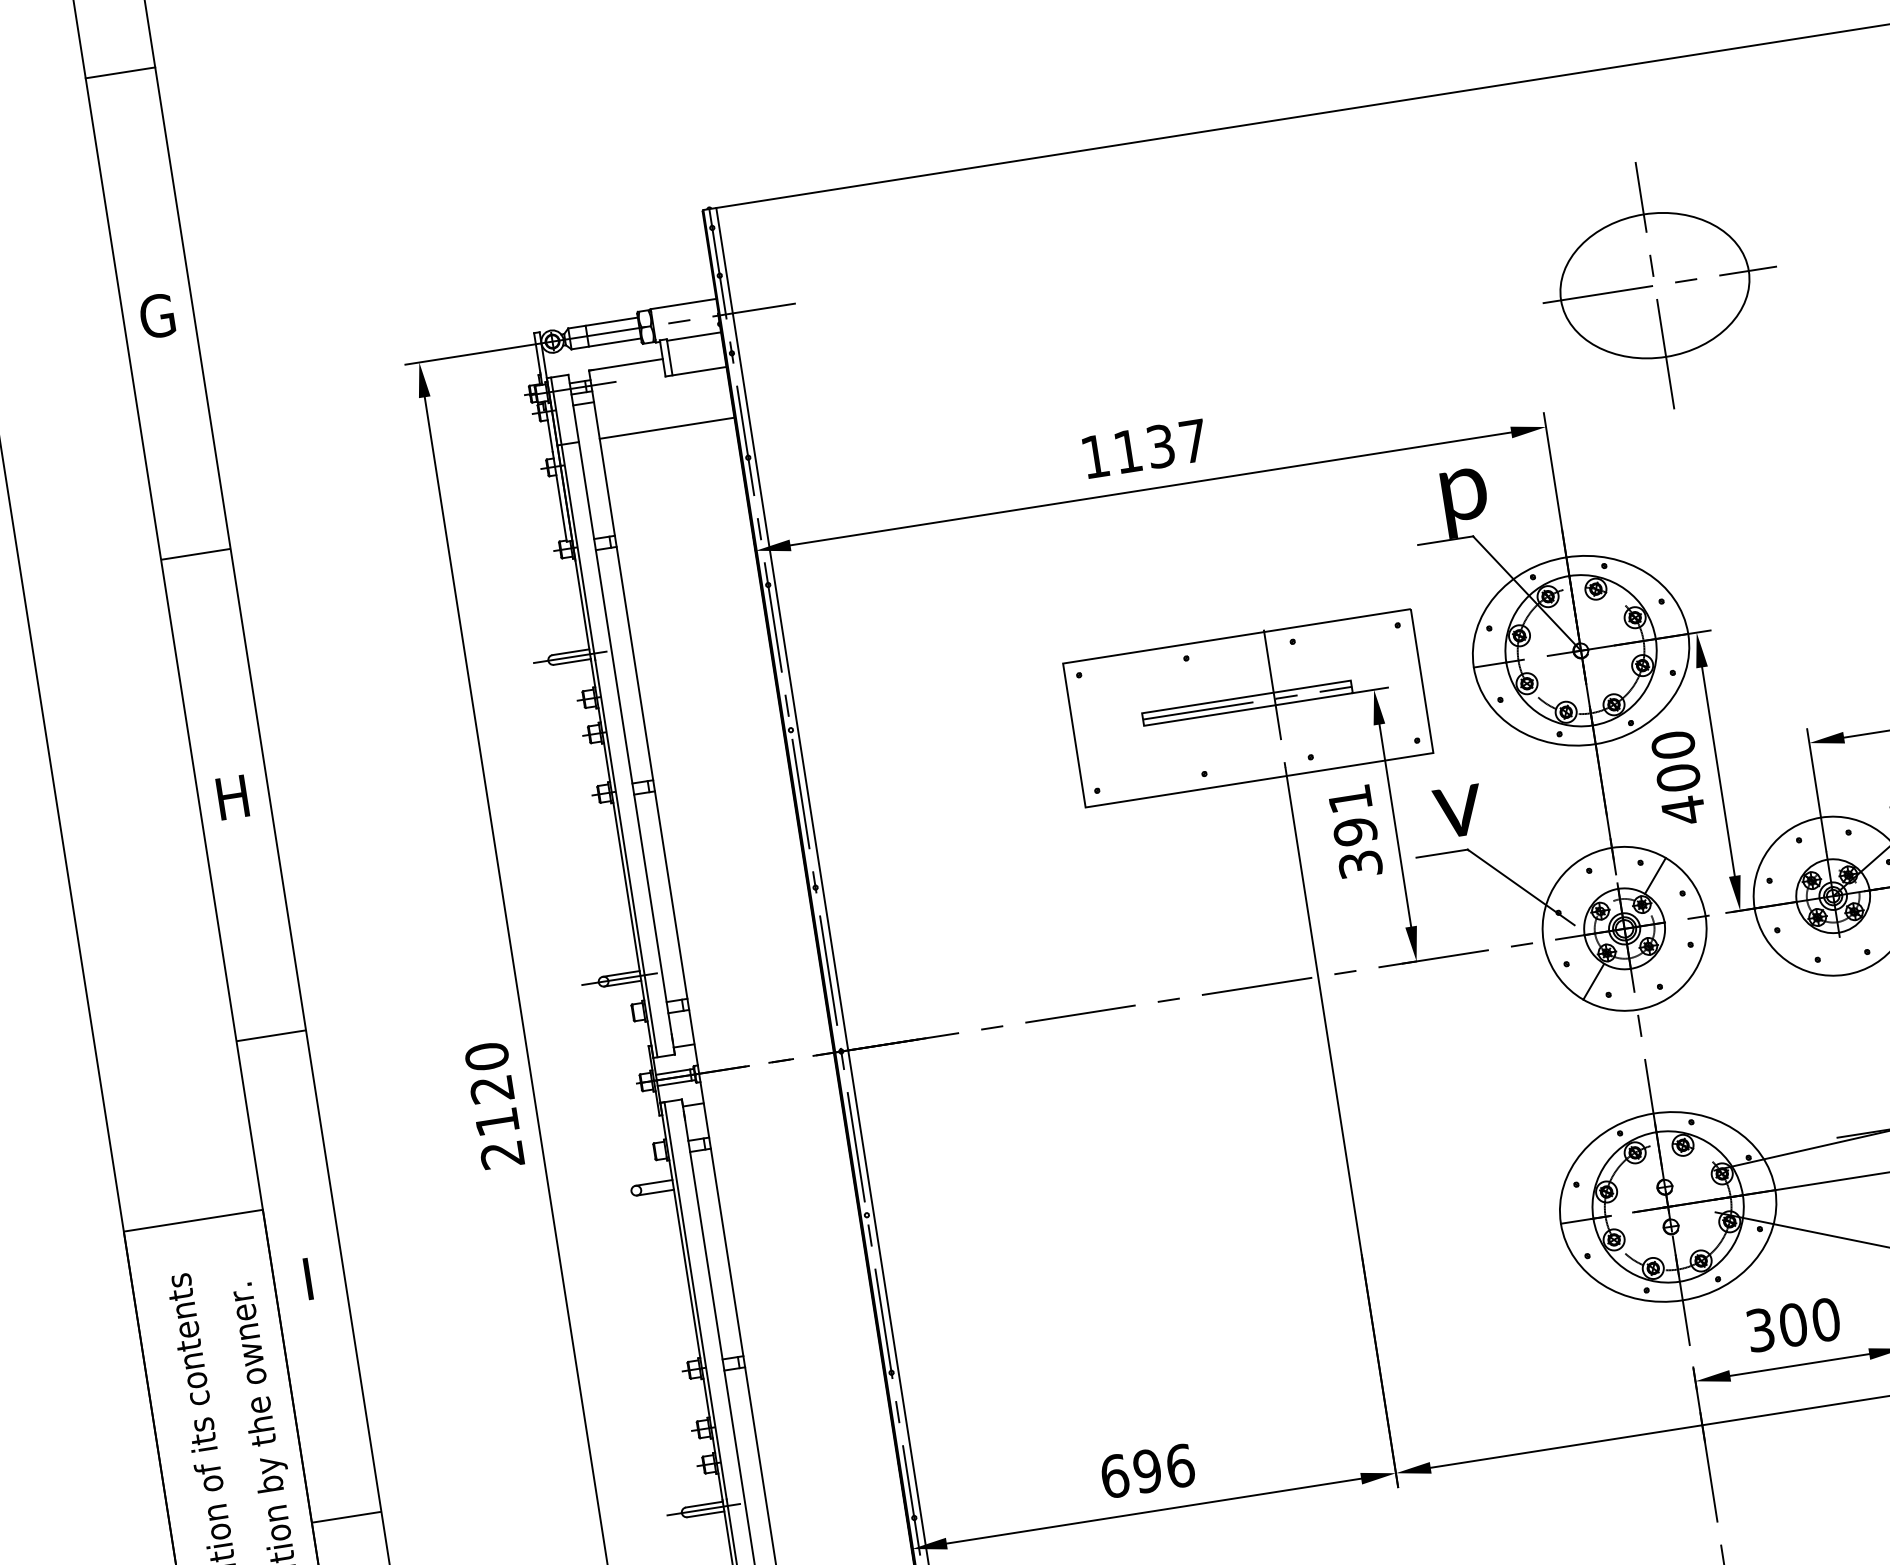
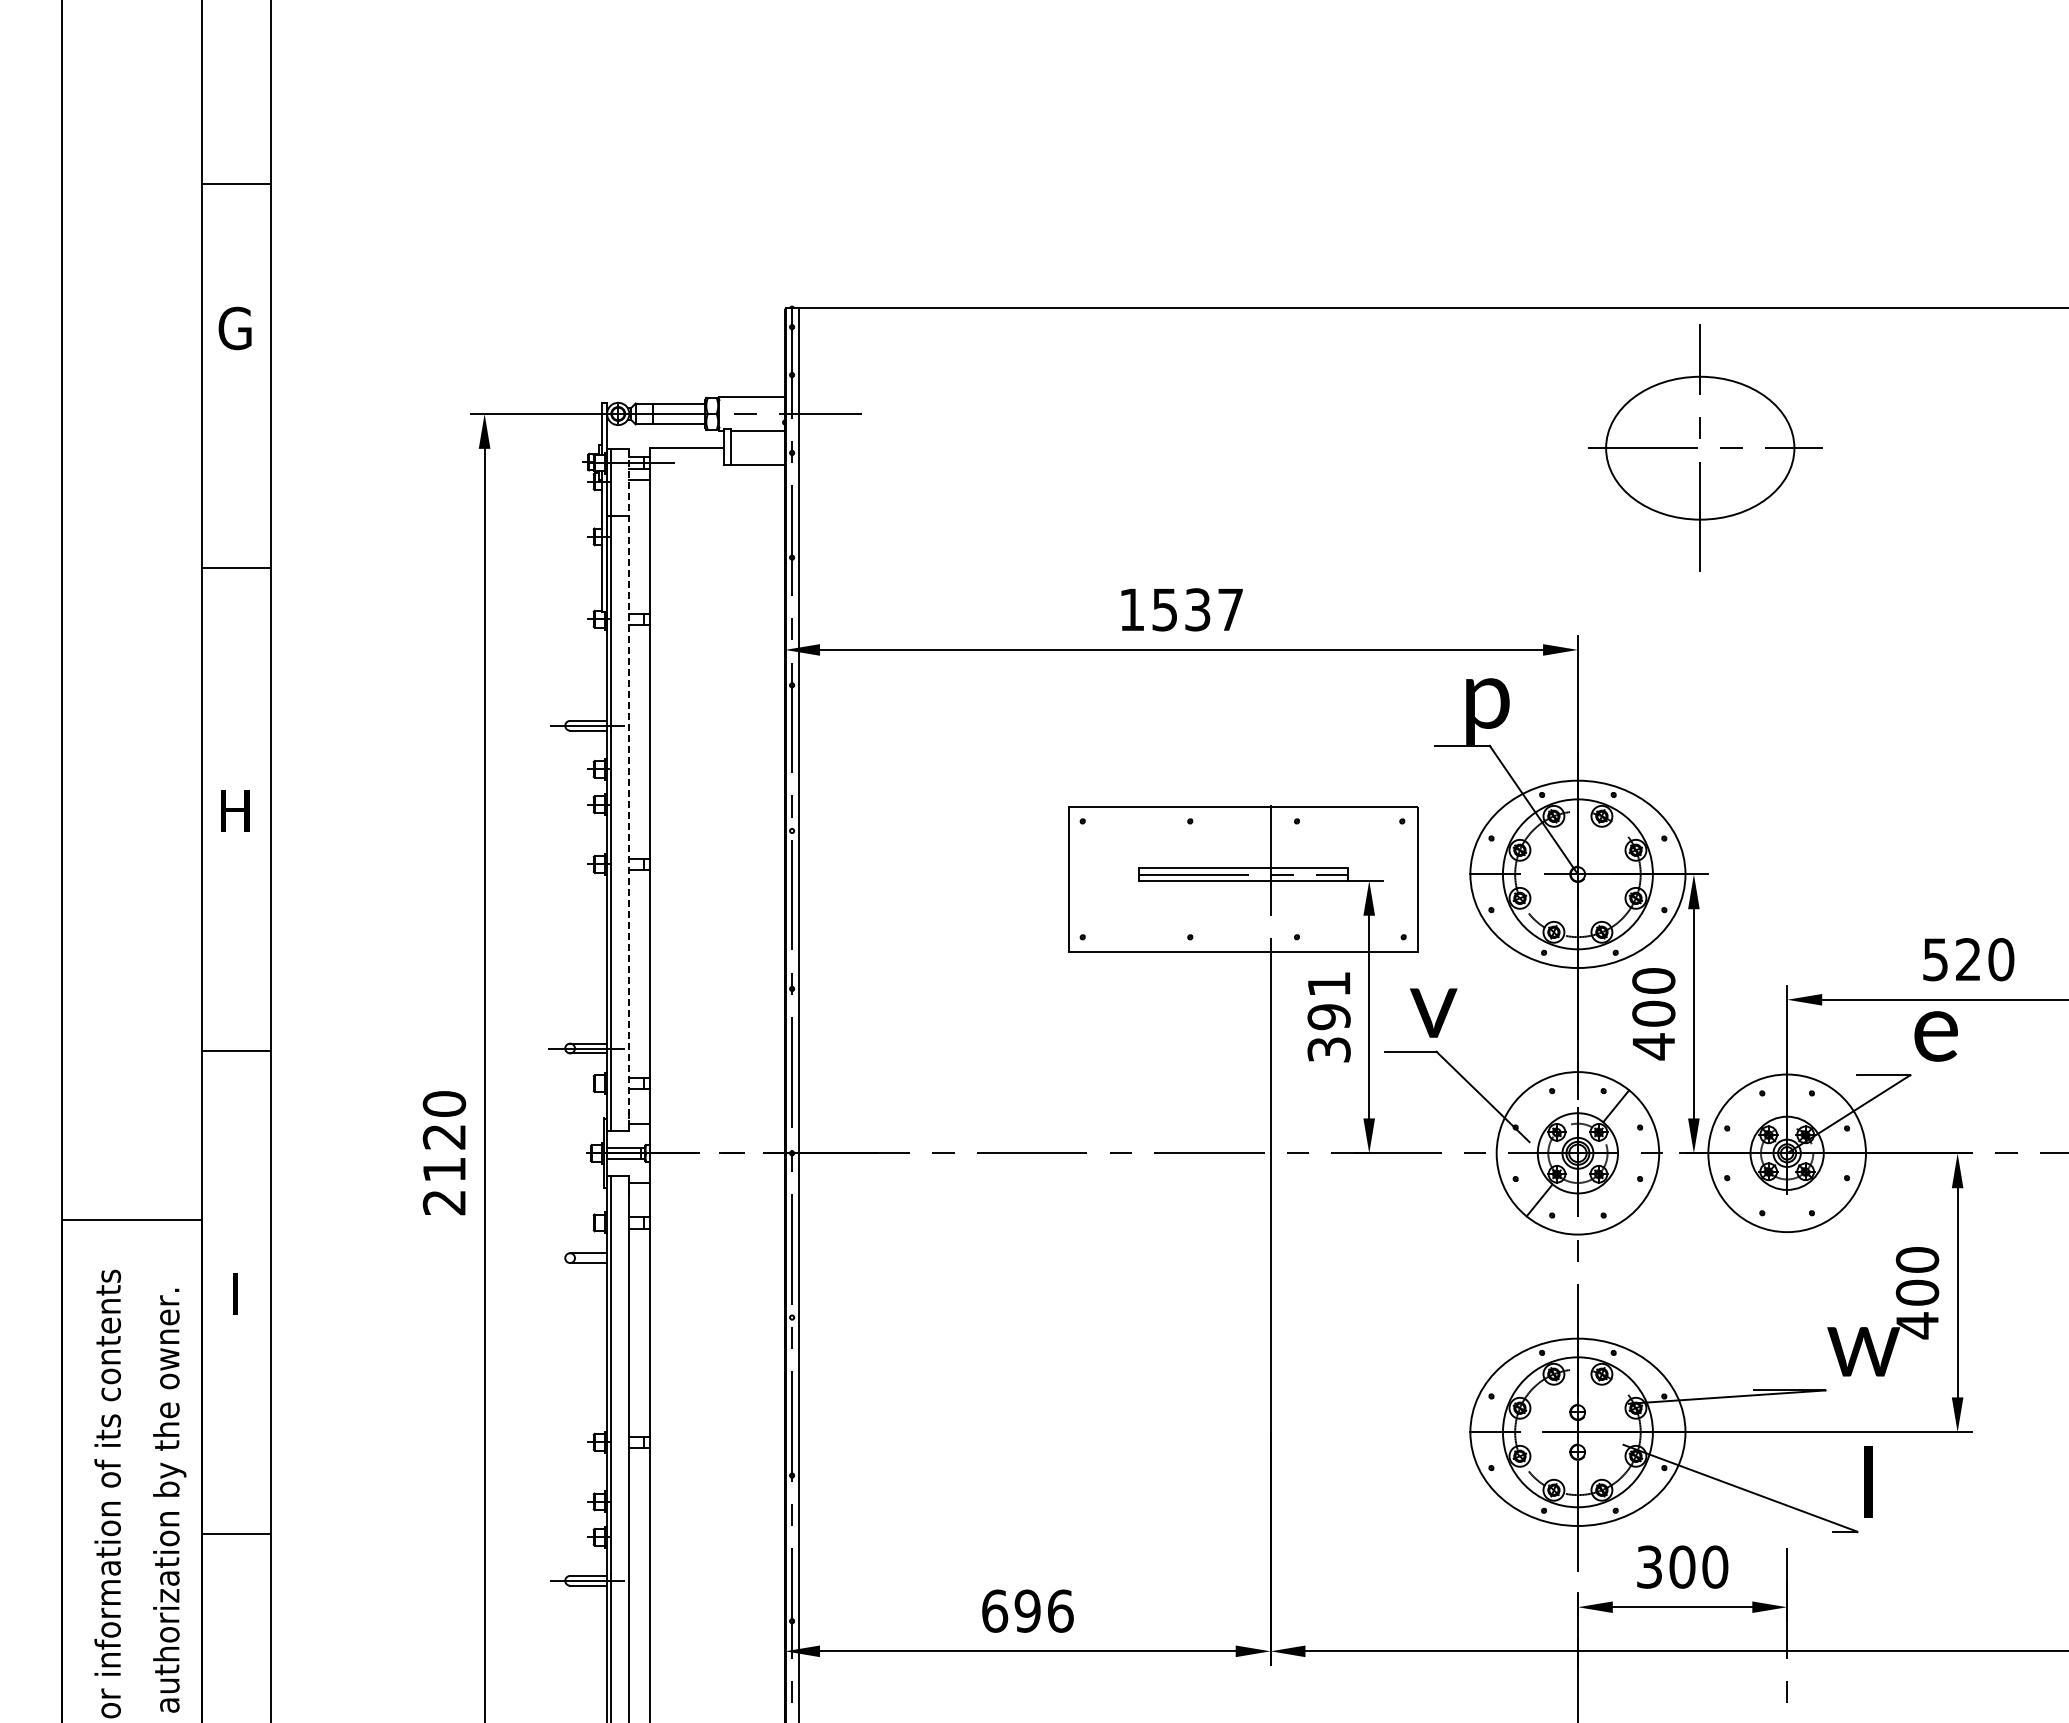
line: (120, 72) -> (236, 183), moved
part: (1660, 284) -> (1705, 447), moved
line: (666, 428) -> (716, 516), removed
text: (1127, 451) -> (1164, 609), 1137 -> 1537
line: (621, 714) -> (628, 789), solid -> dashed

